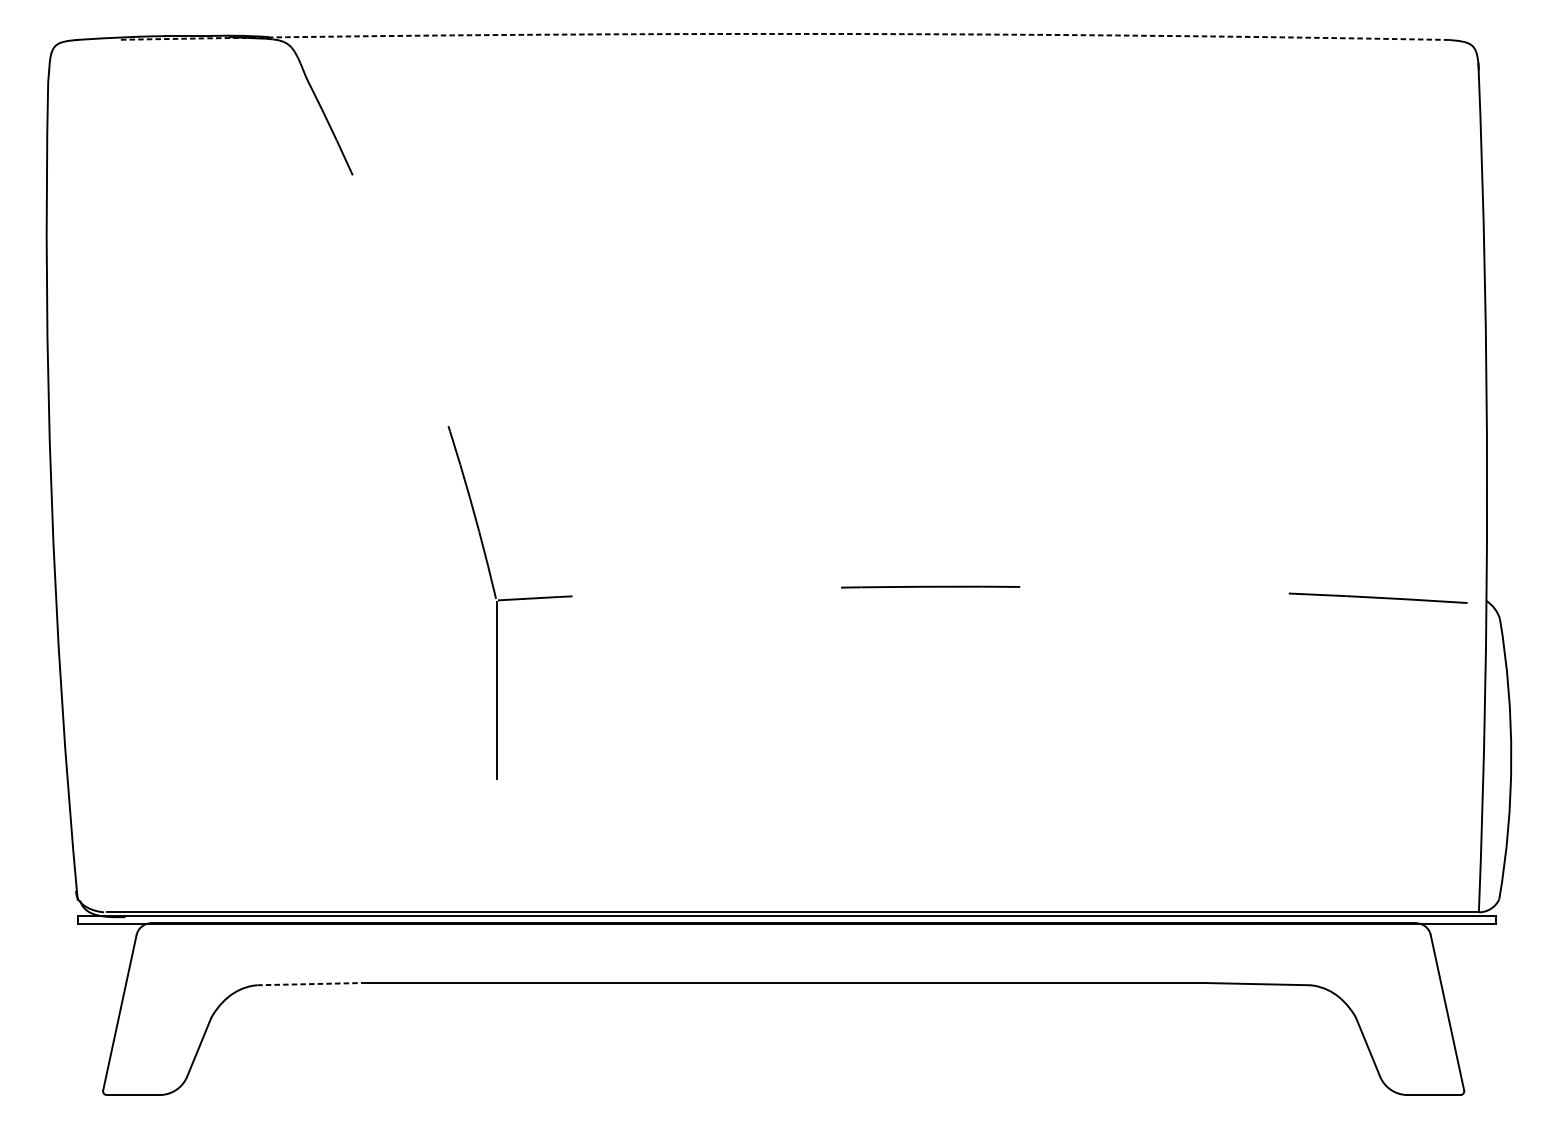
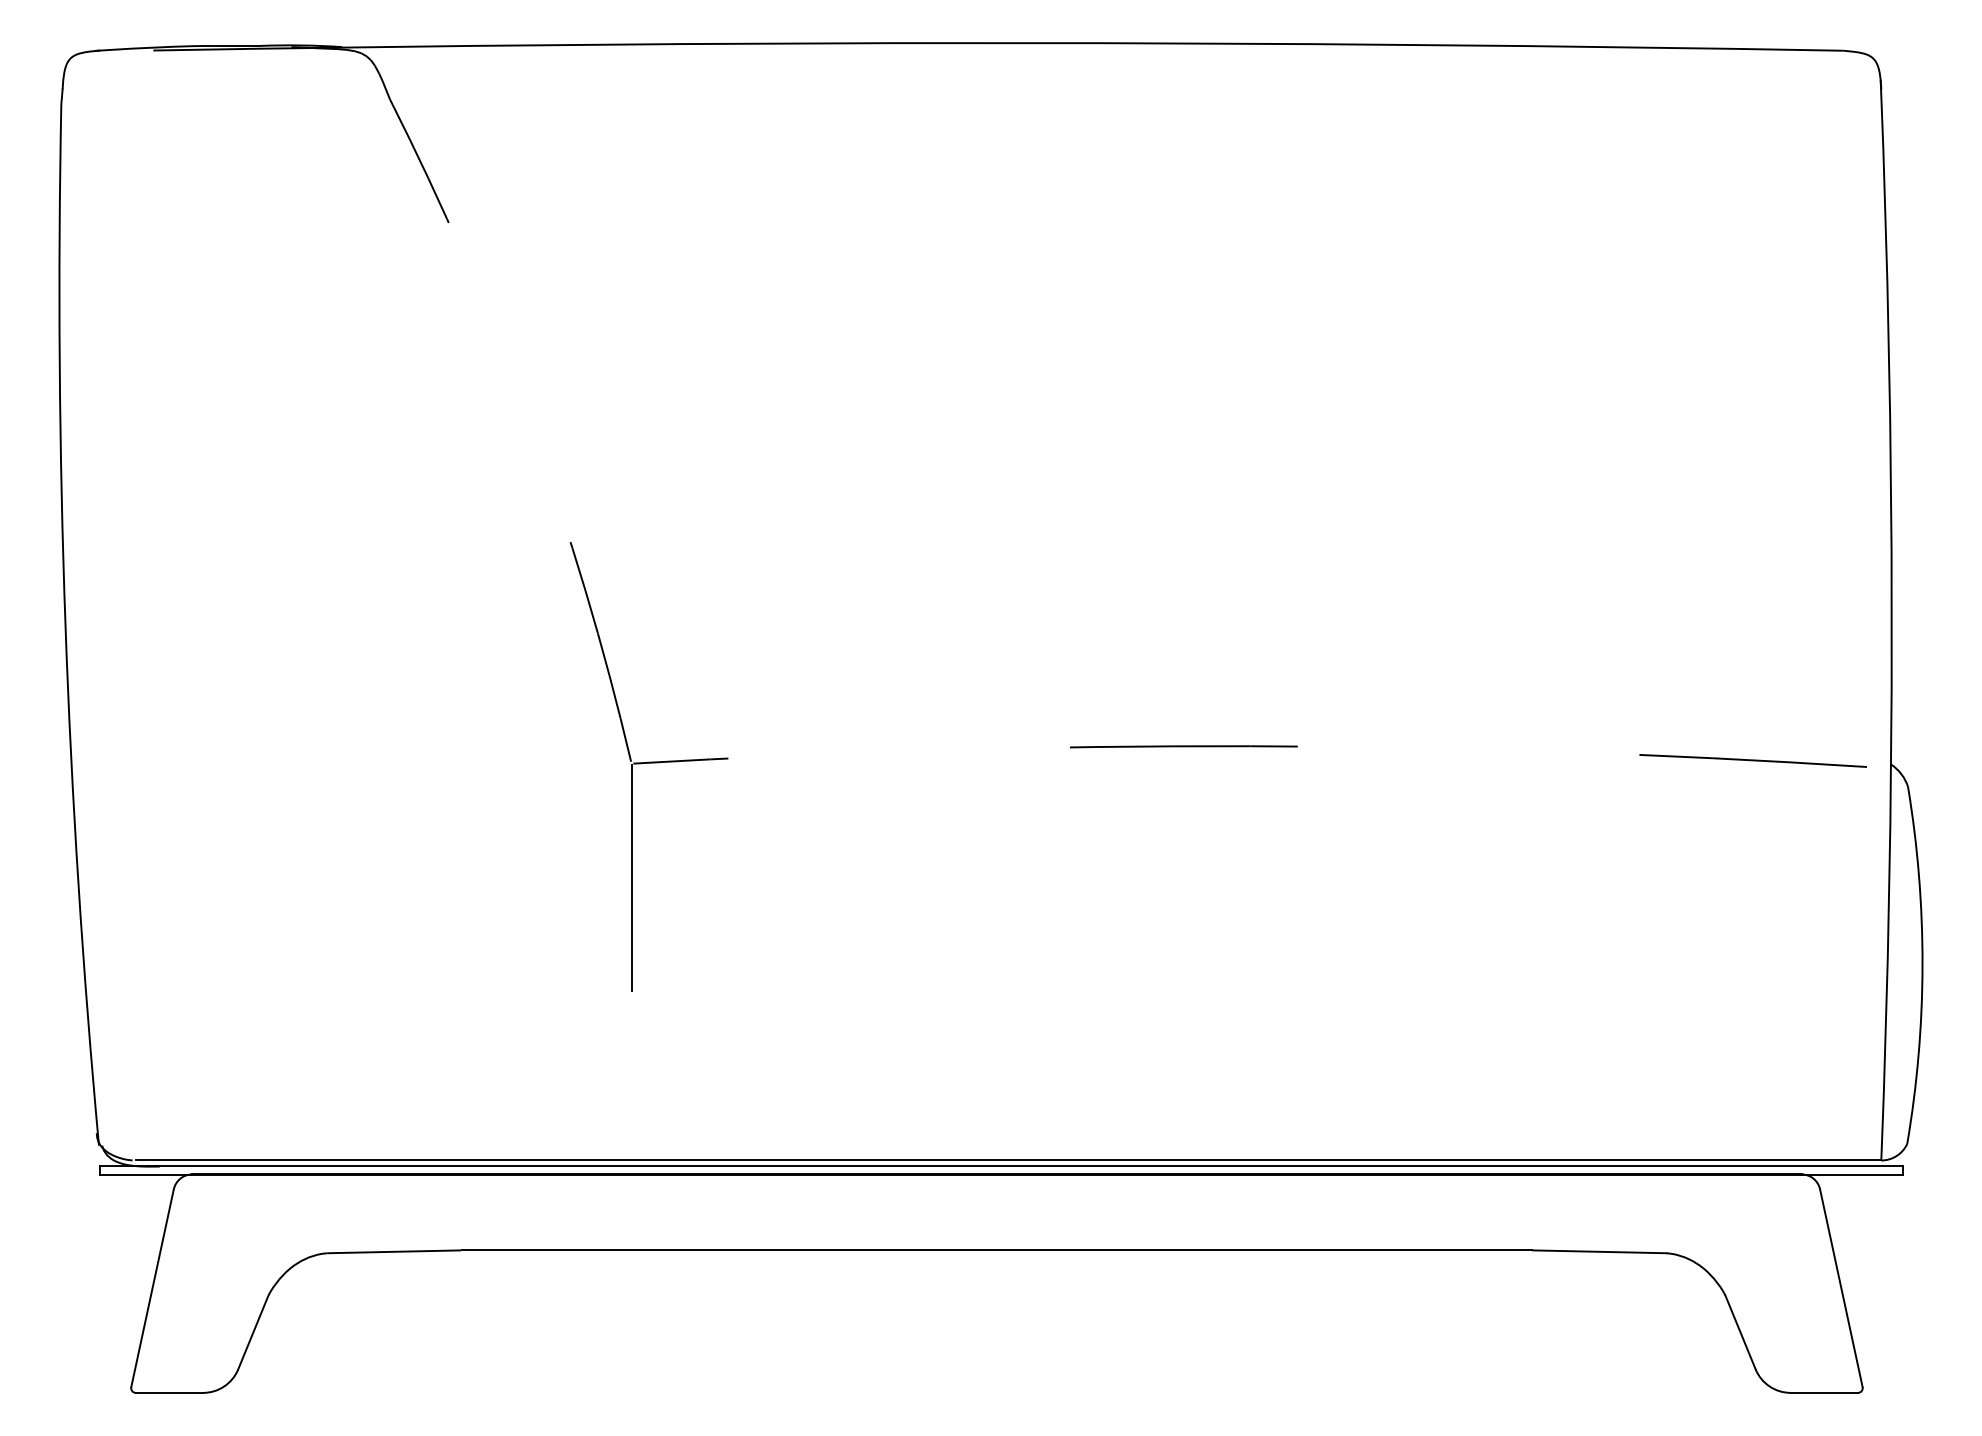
arc: (784, 34) -> (998, 43), dashed -> solid
line: (309, 983) -> (393, 1251), dashed -> solid

